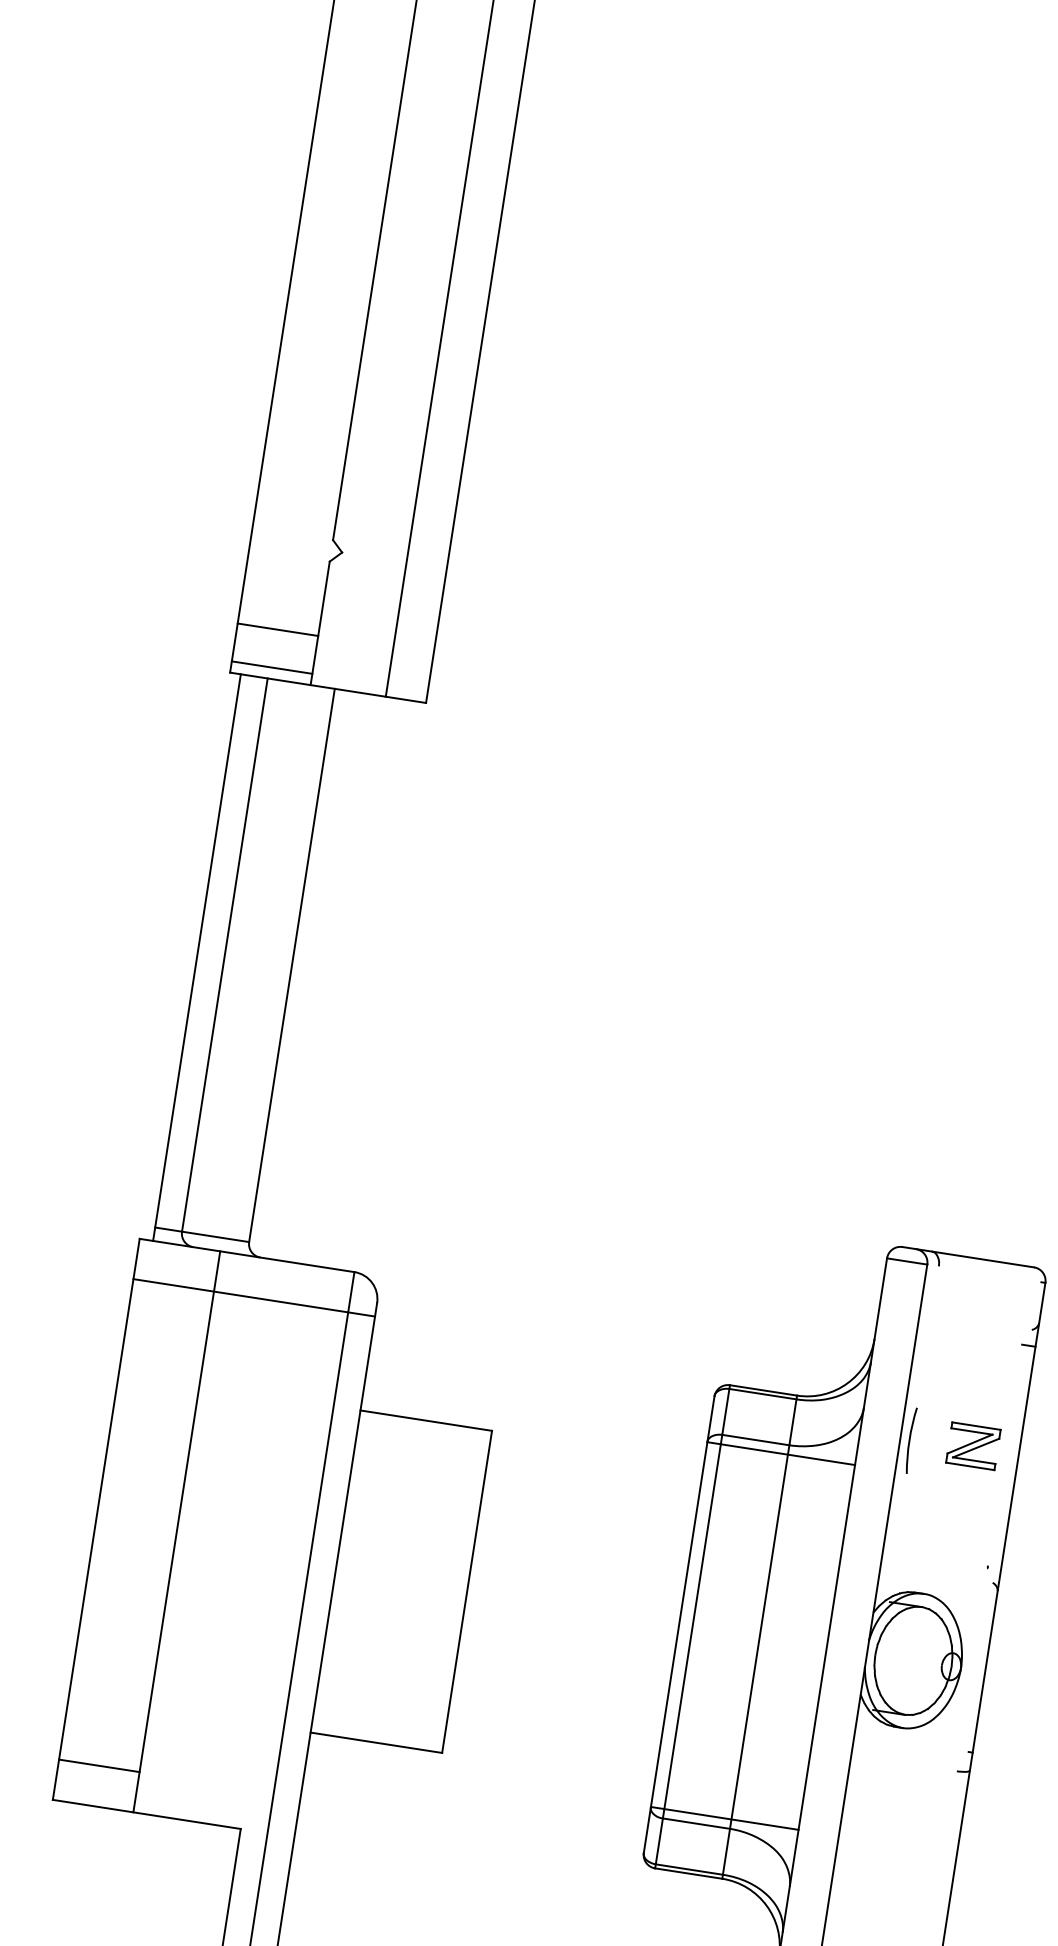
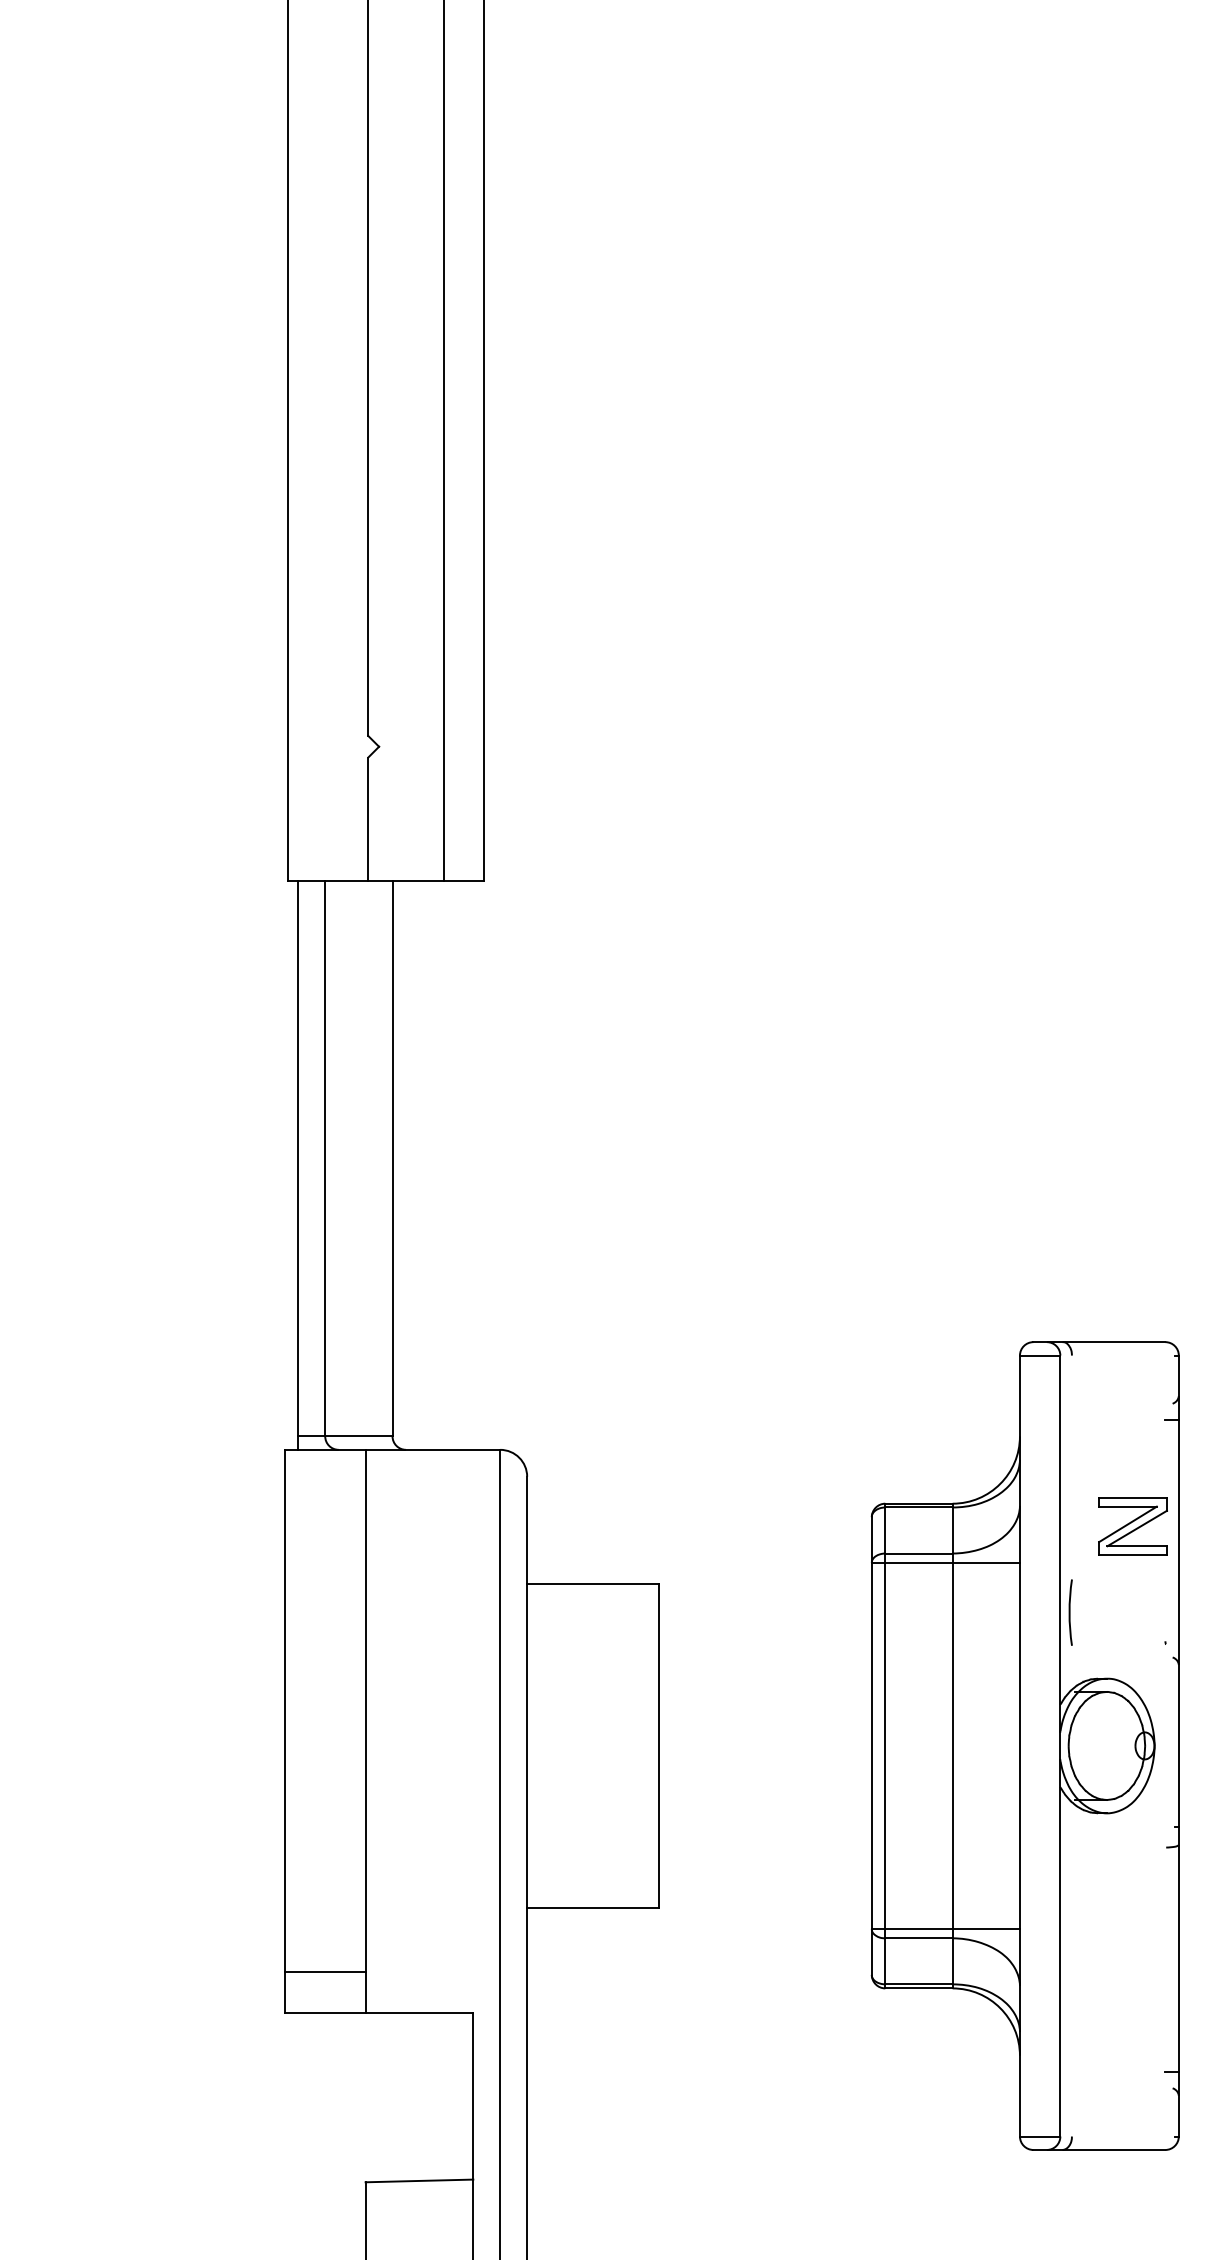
line: (277, 630) -> (327, 832), removed
line: (271, 667) -> (327, 870), removed
line: (253, 1298) -> (405, 1490), removed
arc: (910, 1440) -> (1070, 1612), moved
part: (972, 1446) -> (1132, 1526), size x1.4

